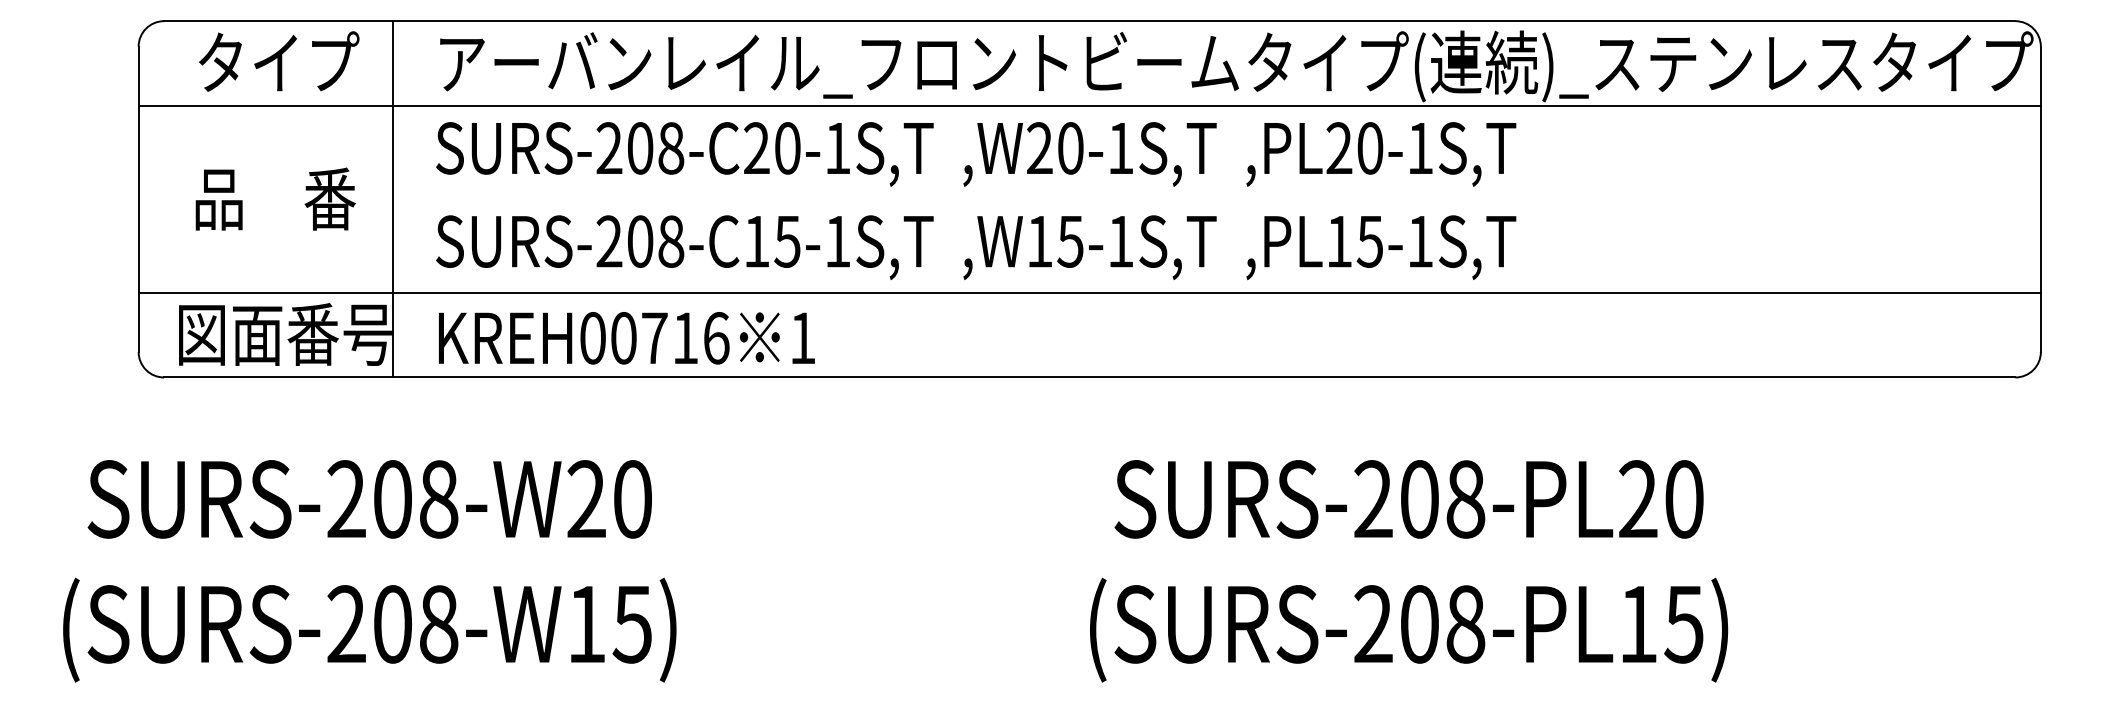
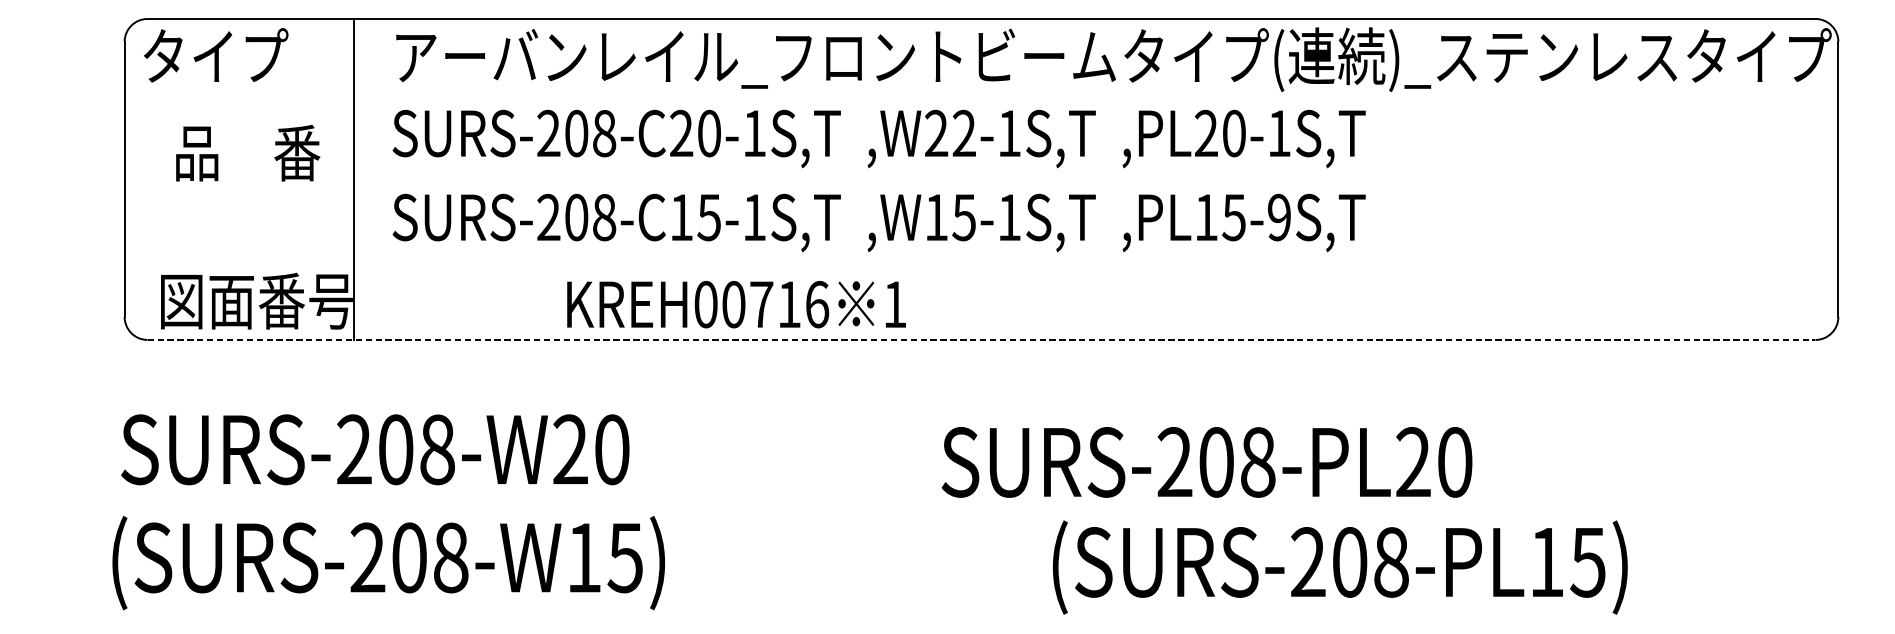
text: (279, 61) -> (216, 55), moved
line: (1089, 106) -> (981, 95), removed
text: (1070, 148) -> (964, 133), ,W20-1S,T -> ,W22-1S,T
text: (275, 198) -> (247, 152), moved
text: (1419, 241) -> (1278, 217), ,PL15-1S,T -> ,PL15-9S,T
line: (1089, 292) -> (981, 263), removed
text: (626, 338) -> (736, 304), moved
line: (1089, 377) -> (981, 339), solid -> dashed
text: (369, 499) -> (374, 449), moved
text: (1408, 499) -> (1206, 462), moved
text: (369, 629) -> (388, 562), moved
text: (1409, 629) -> (1340, 566), moved

